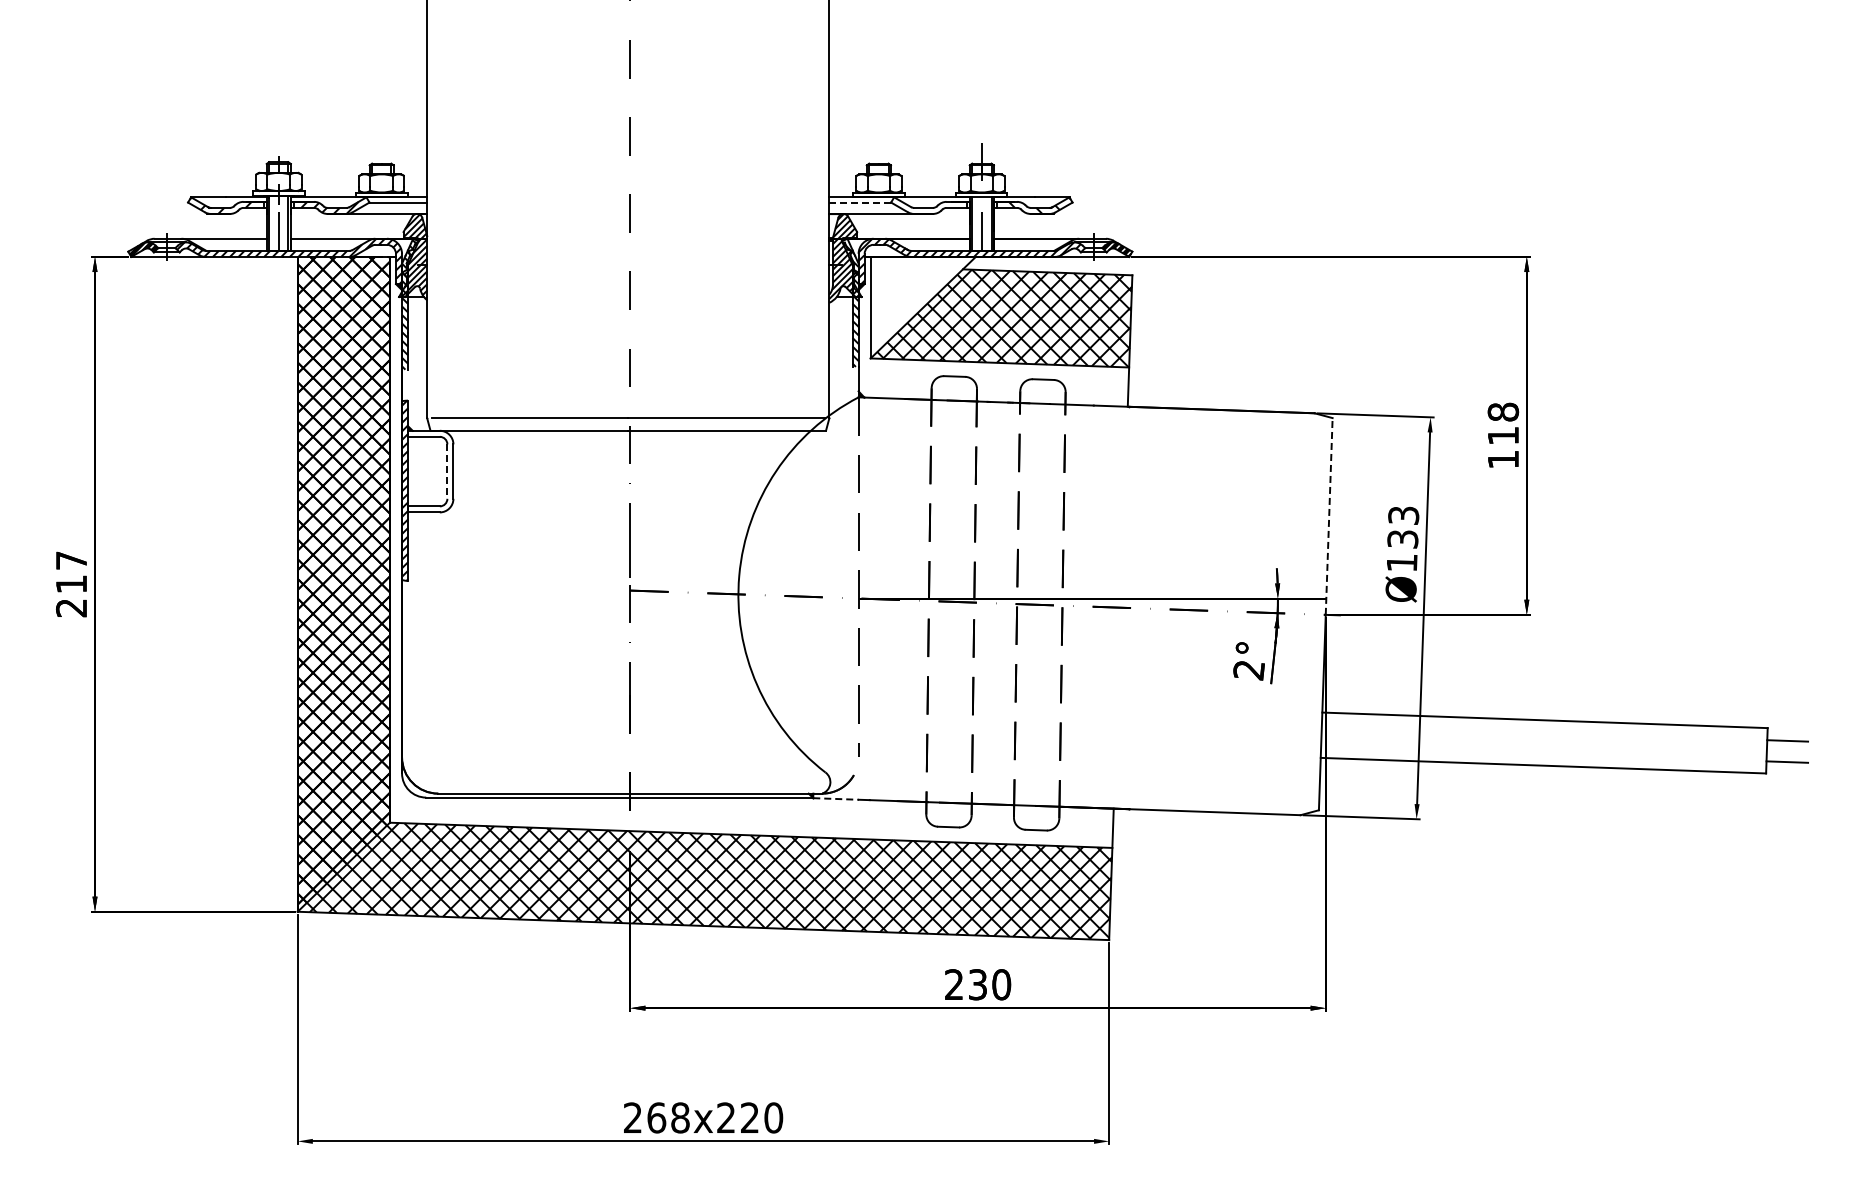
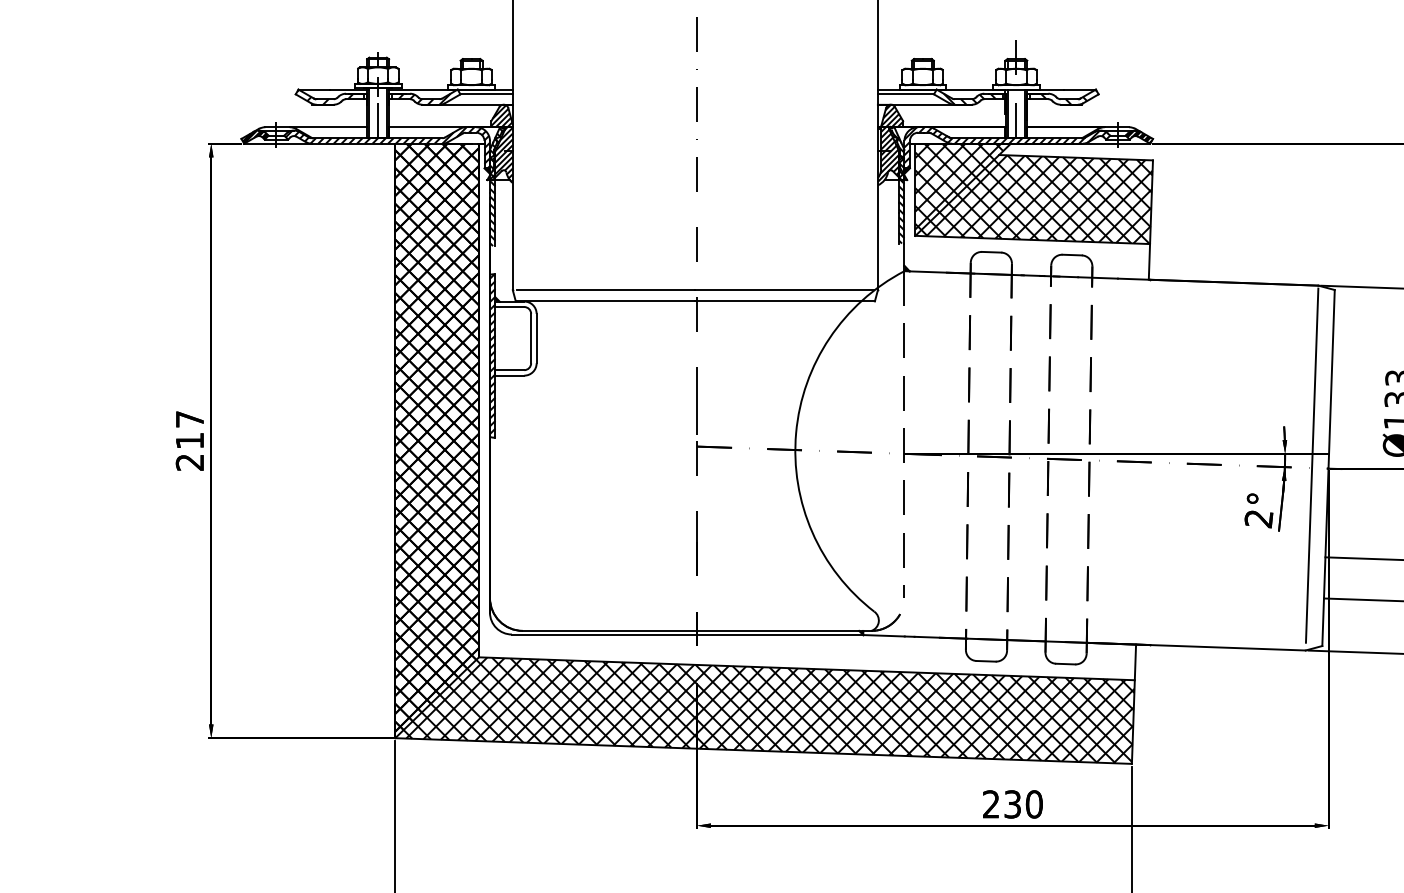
line: (860, 202) -> (906, 94), dashed -> solid
hatch: (934, 207) -> (973, 98), added
hatch: (918, 304) -> (958, 186), added
line: (447, 472) -> (531, 339), dashed -> solid
line: (1329, 515) -> (1331, 378), dashed -> solid
line: (1307, 611) -> (1311, 465), added
line: (836, 798) -> (884, 635), dashed -> solid

